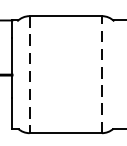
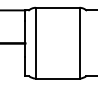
line: (101, 73) -> (79, 42), dashed -> solid
line: (29, 75) -> (35, 43), dashed -> solid

